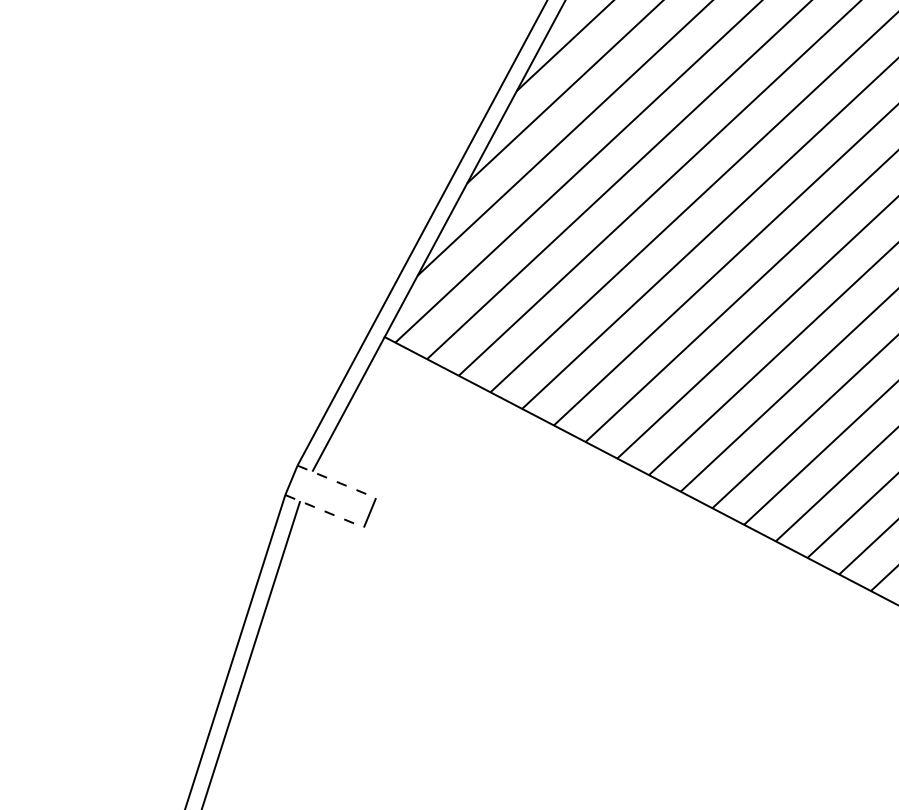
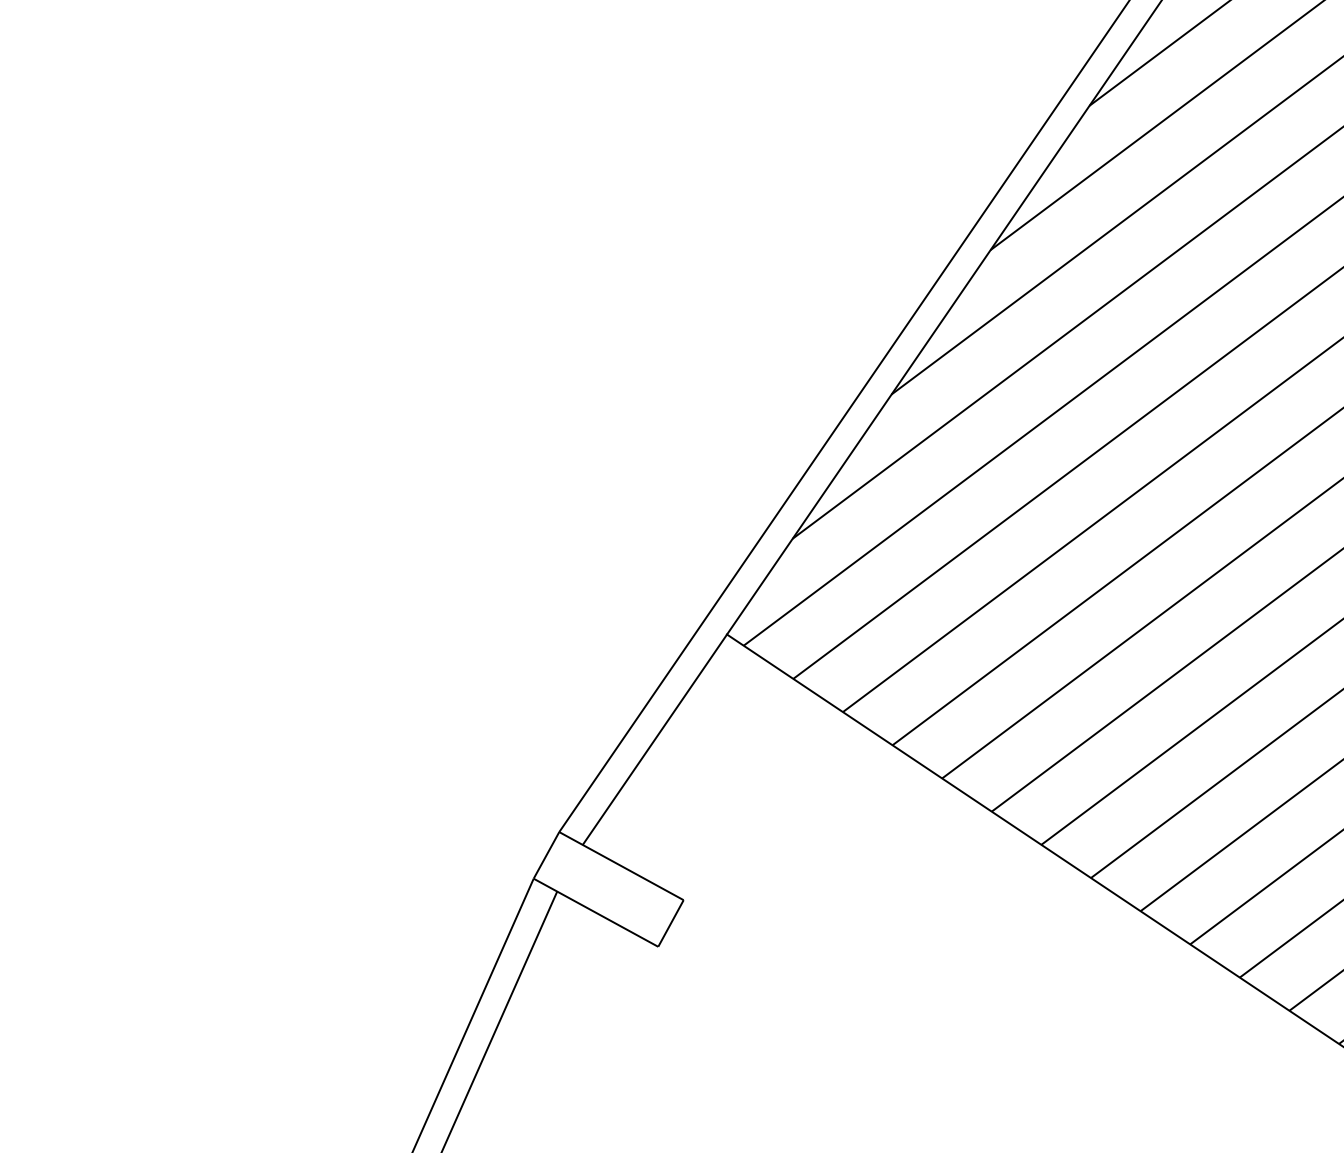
line: (337, 482) -> (622, 867), dashed -> solid
line: (324, 511) -> (595, 913), dashed -> solid

